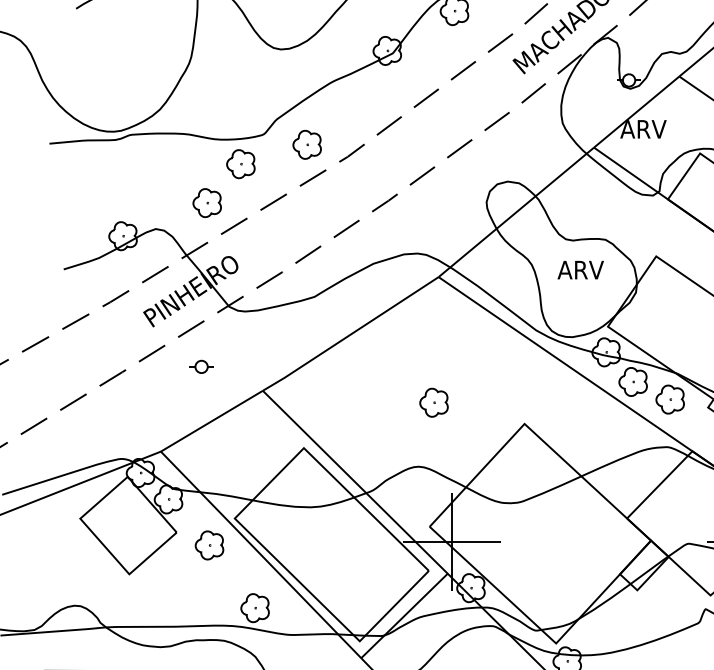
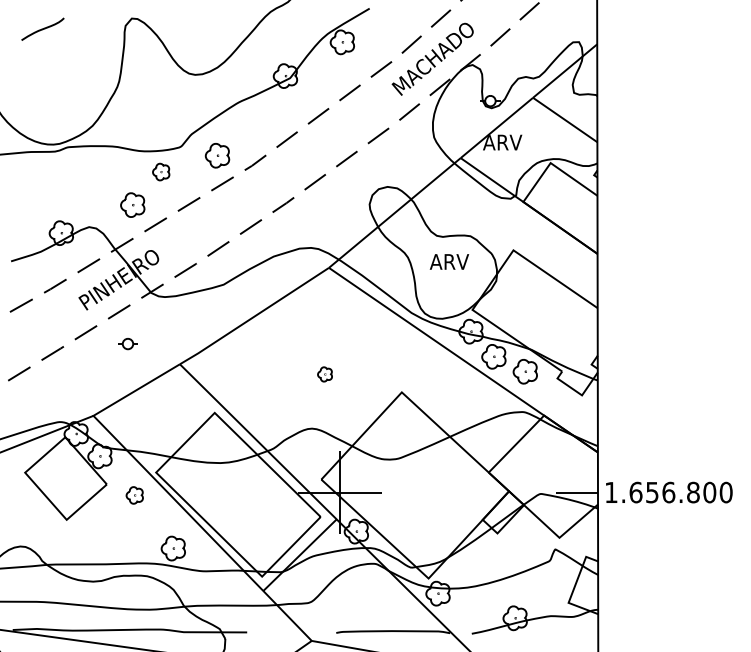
part: (239, 163) -> (160, 171), size x0.7
part: (433, 402) -> (324, 374), size x0.6
part: (209, 545) -> (134, 495), size x0.7

